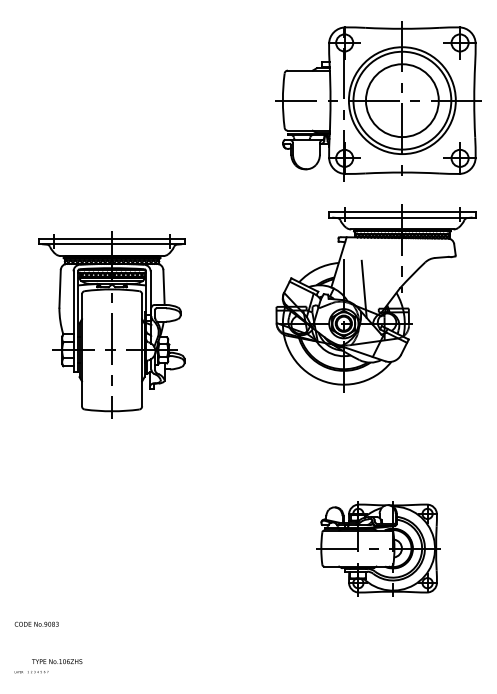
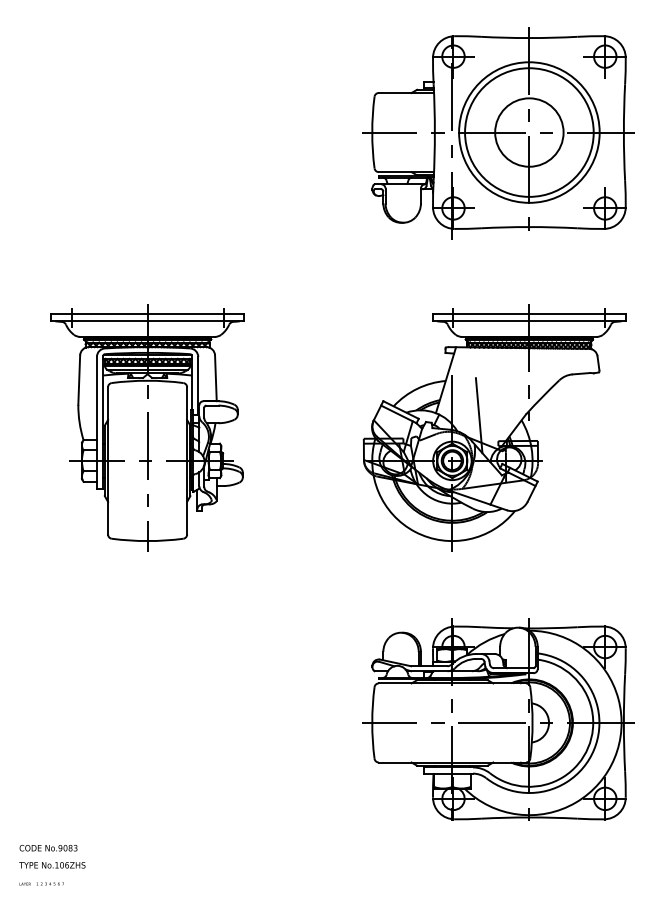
circle: (402, 100) -> (529, 132), size x0.71
part: (375, 298) -> (494, 427), moved
part: (378, 546) -> (498, 719), size x1.67
text: (36, 624) -> (48, 848), moved
text: (57, 661) -> (52, 865), moved

